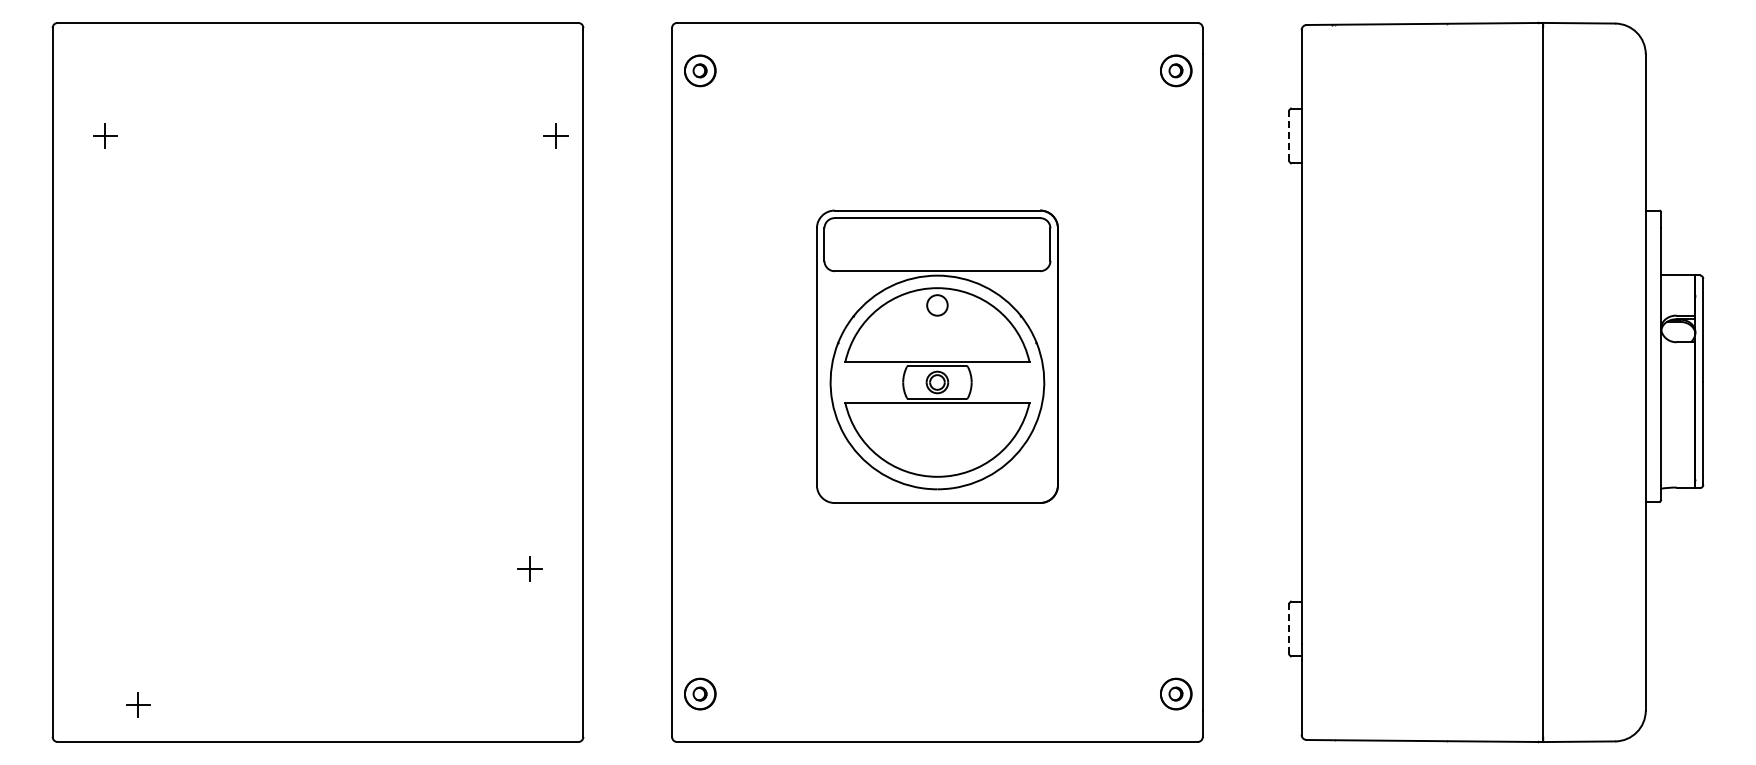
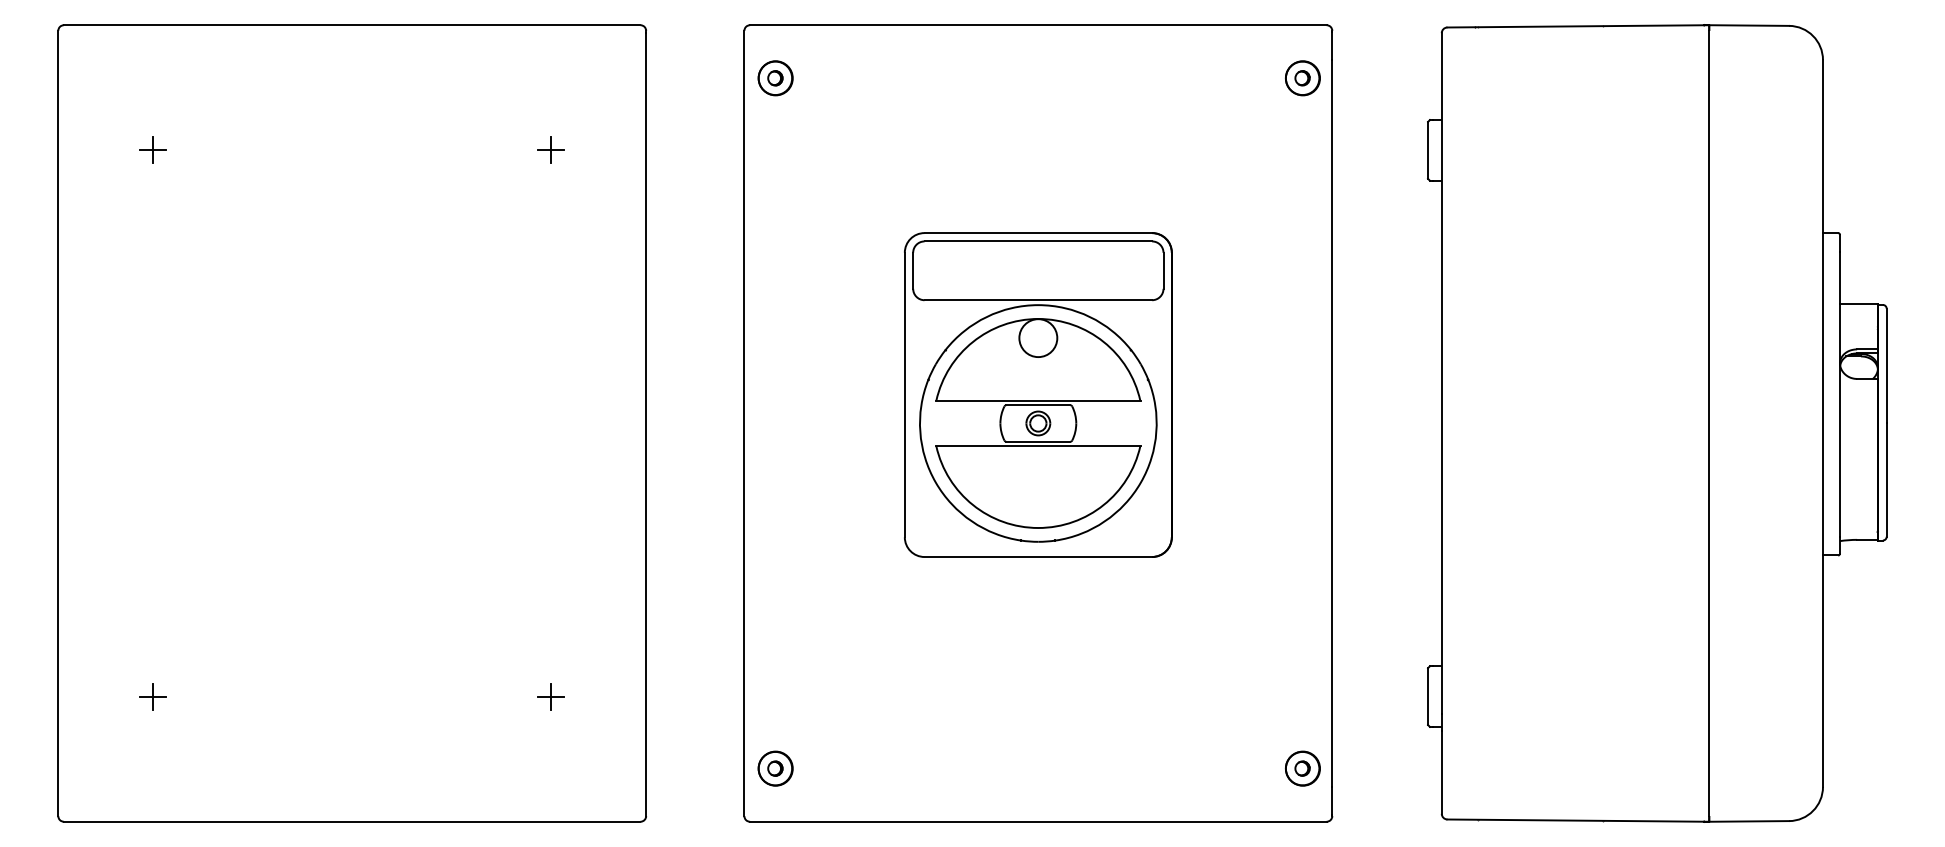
part: (105, 135) -> (153, 149), moved
part: (555, 135) -> (551, 149), moved
line: (1289, 135) -> (1428, 149), dashed -> solid
circle: (937, 305) -> (1038, 338), size x1.67
part: (529, 568) -> (551, 695), moved
line: (1289, 629) -> (1428, 697), dashed -> solid
part: (138, 704) -> (153, 695), moved

